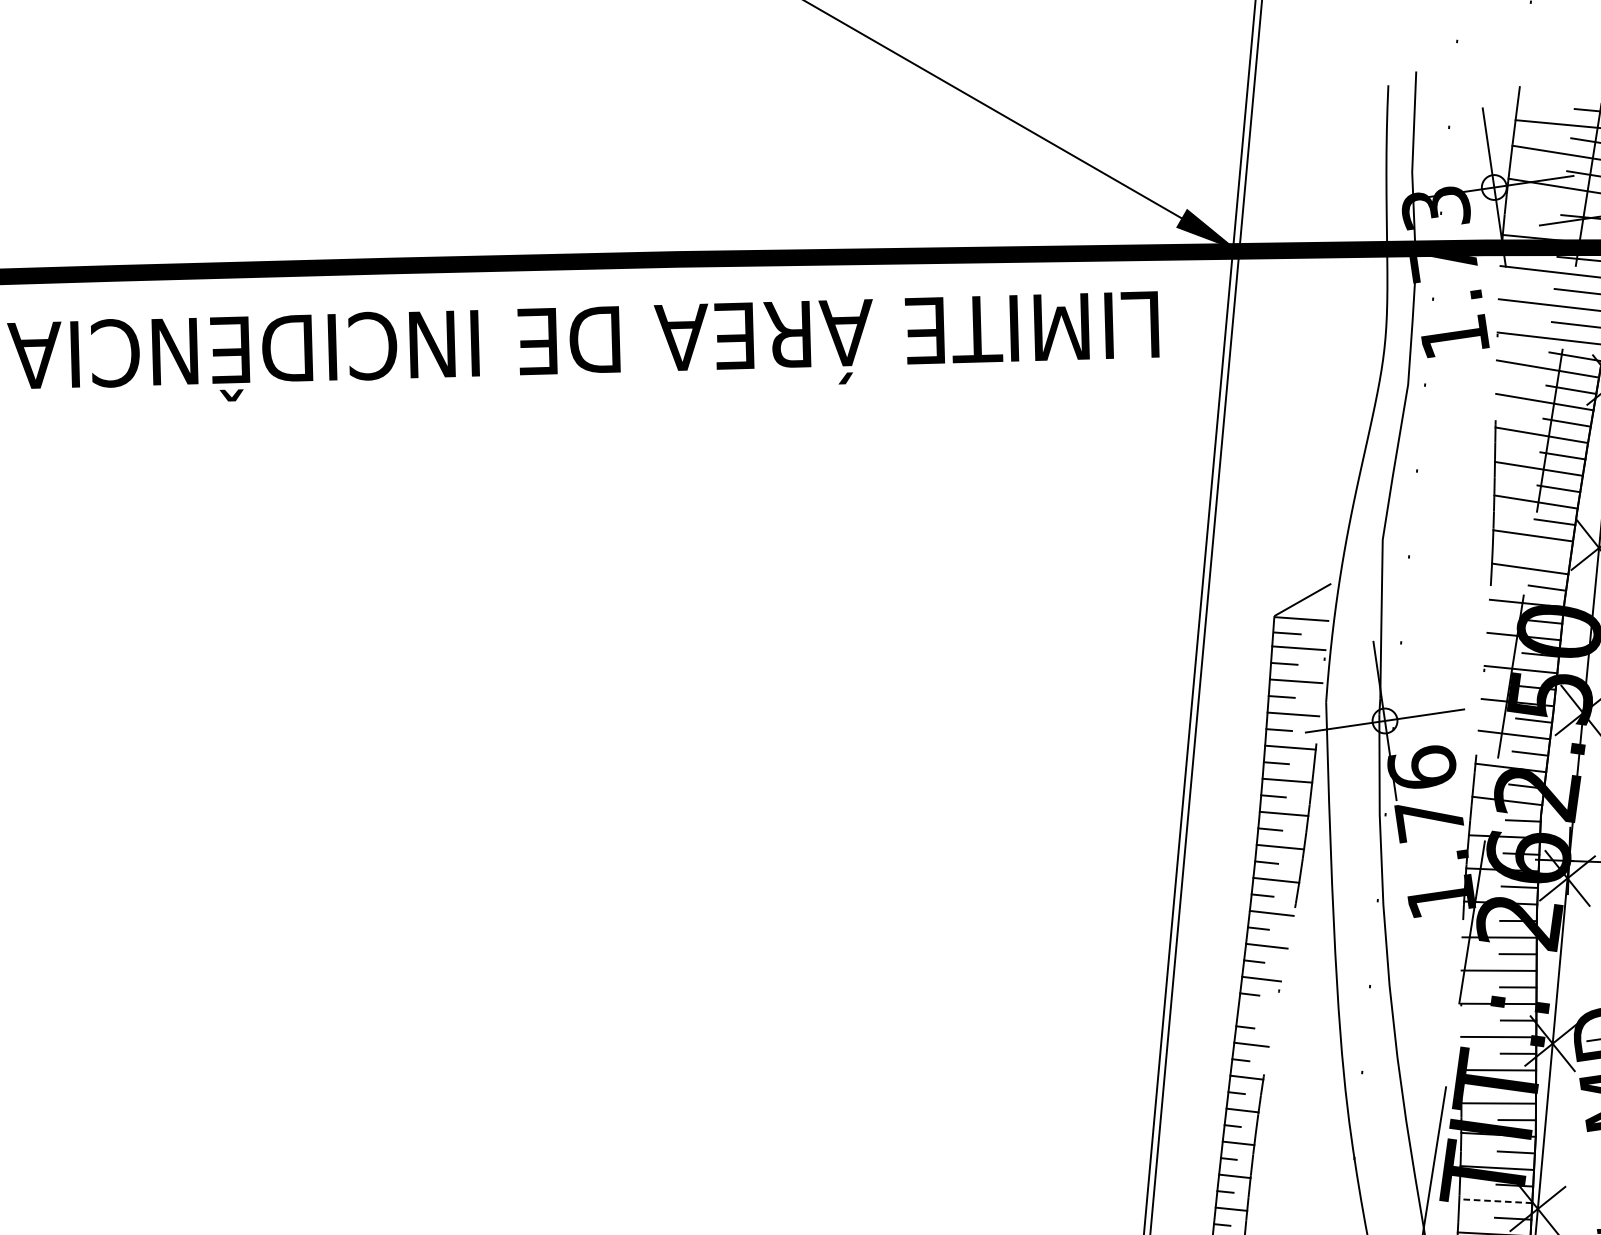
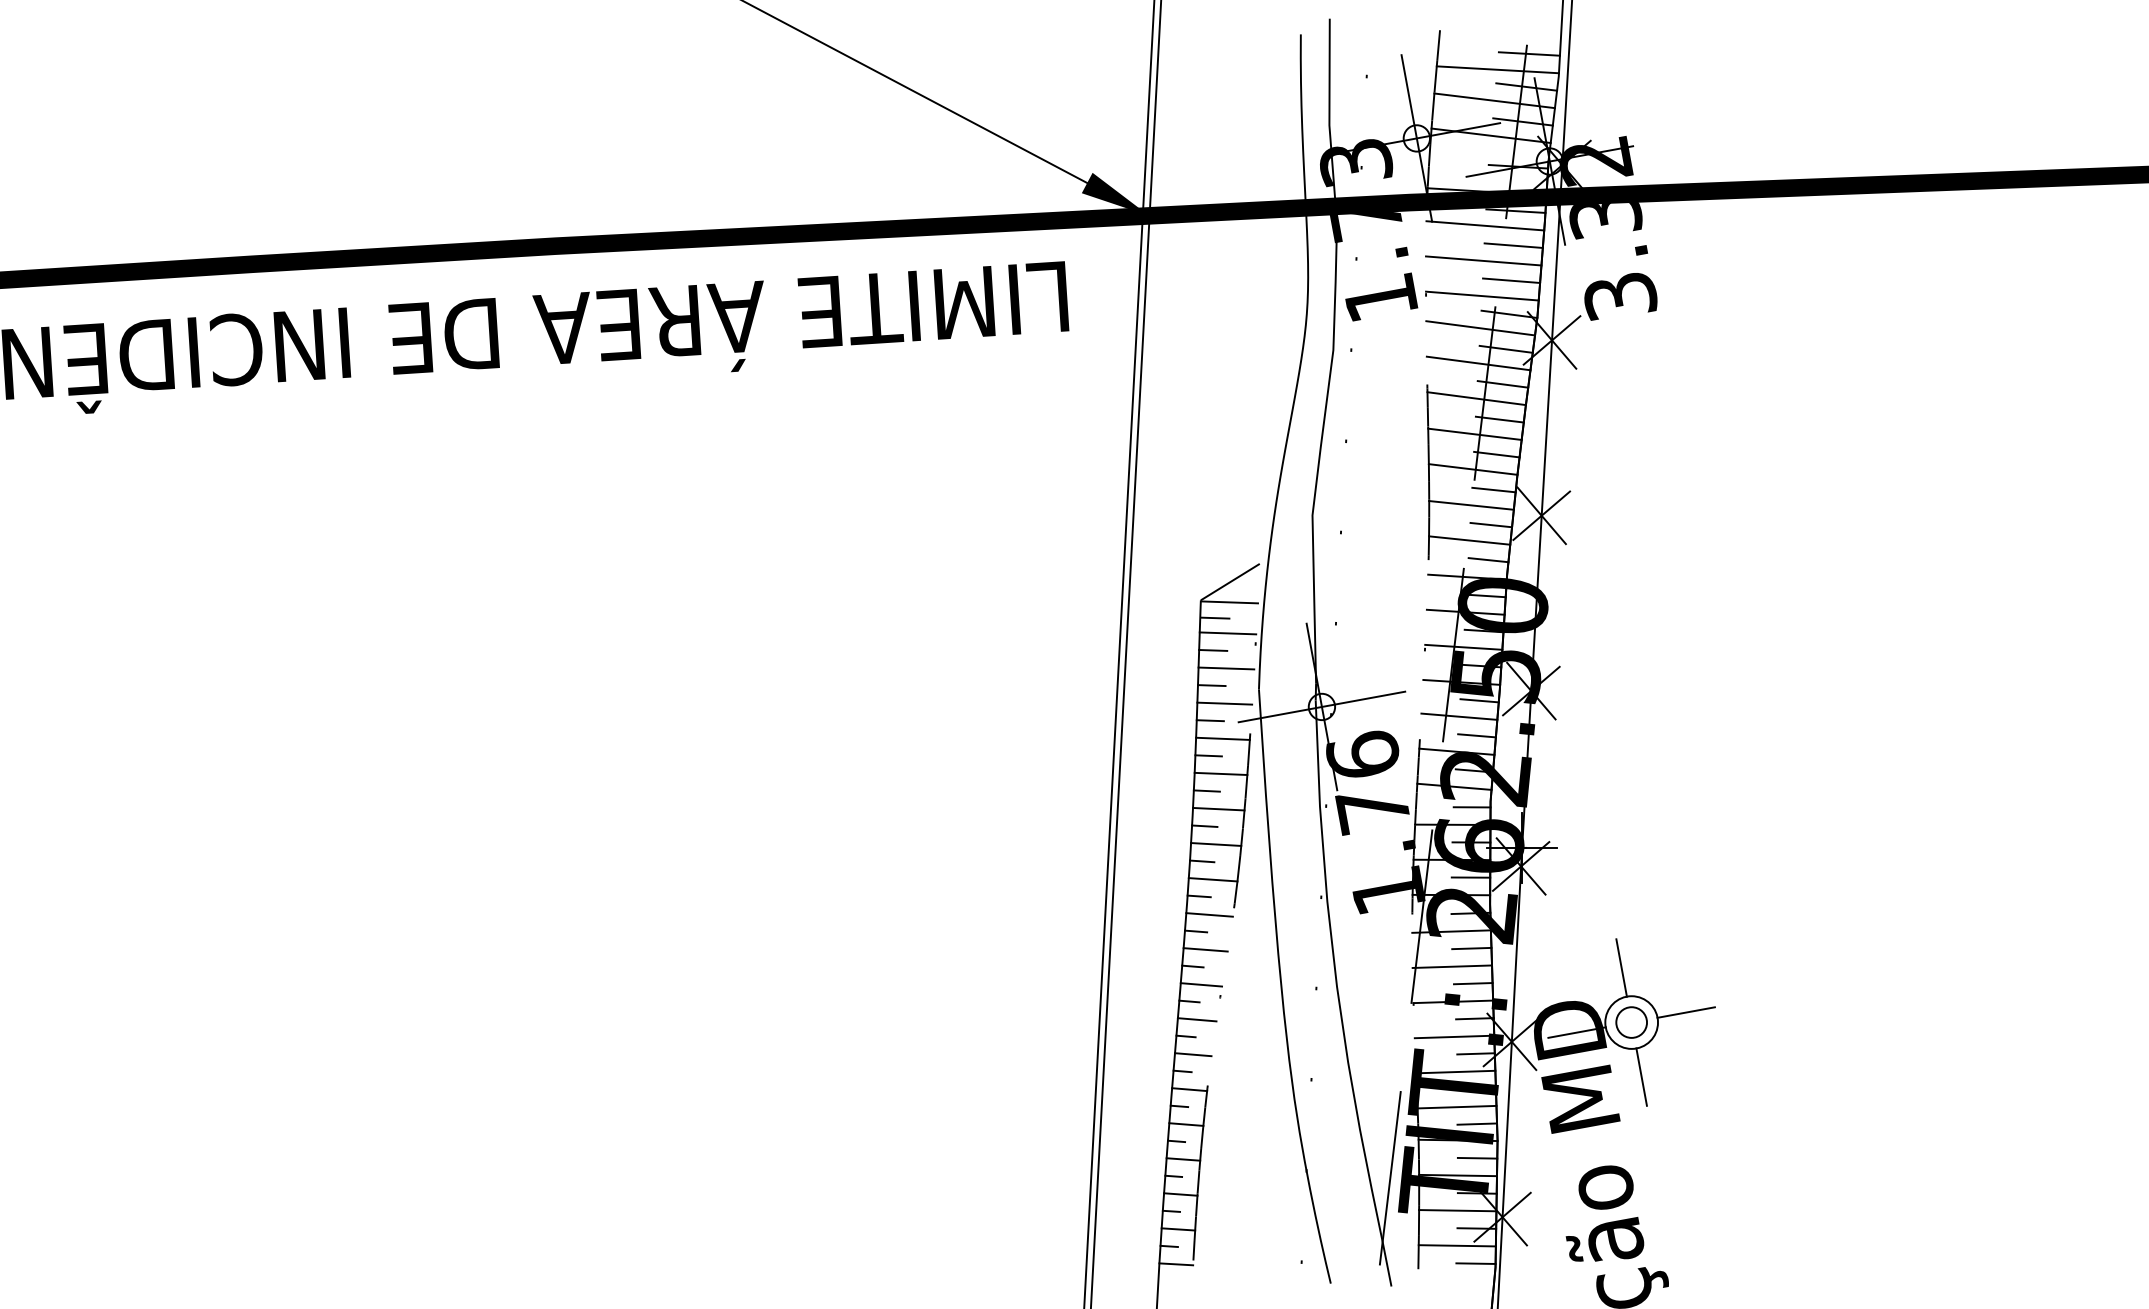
line: (1551, 554) -> (1491, 524), added
line: (1255, 1011) -> (1196, 1019), added
line: (1495, 1201) -> (1457, 1210), dashed -> solid

